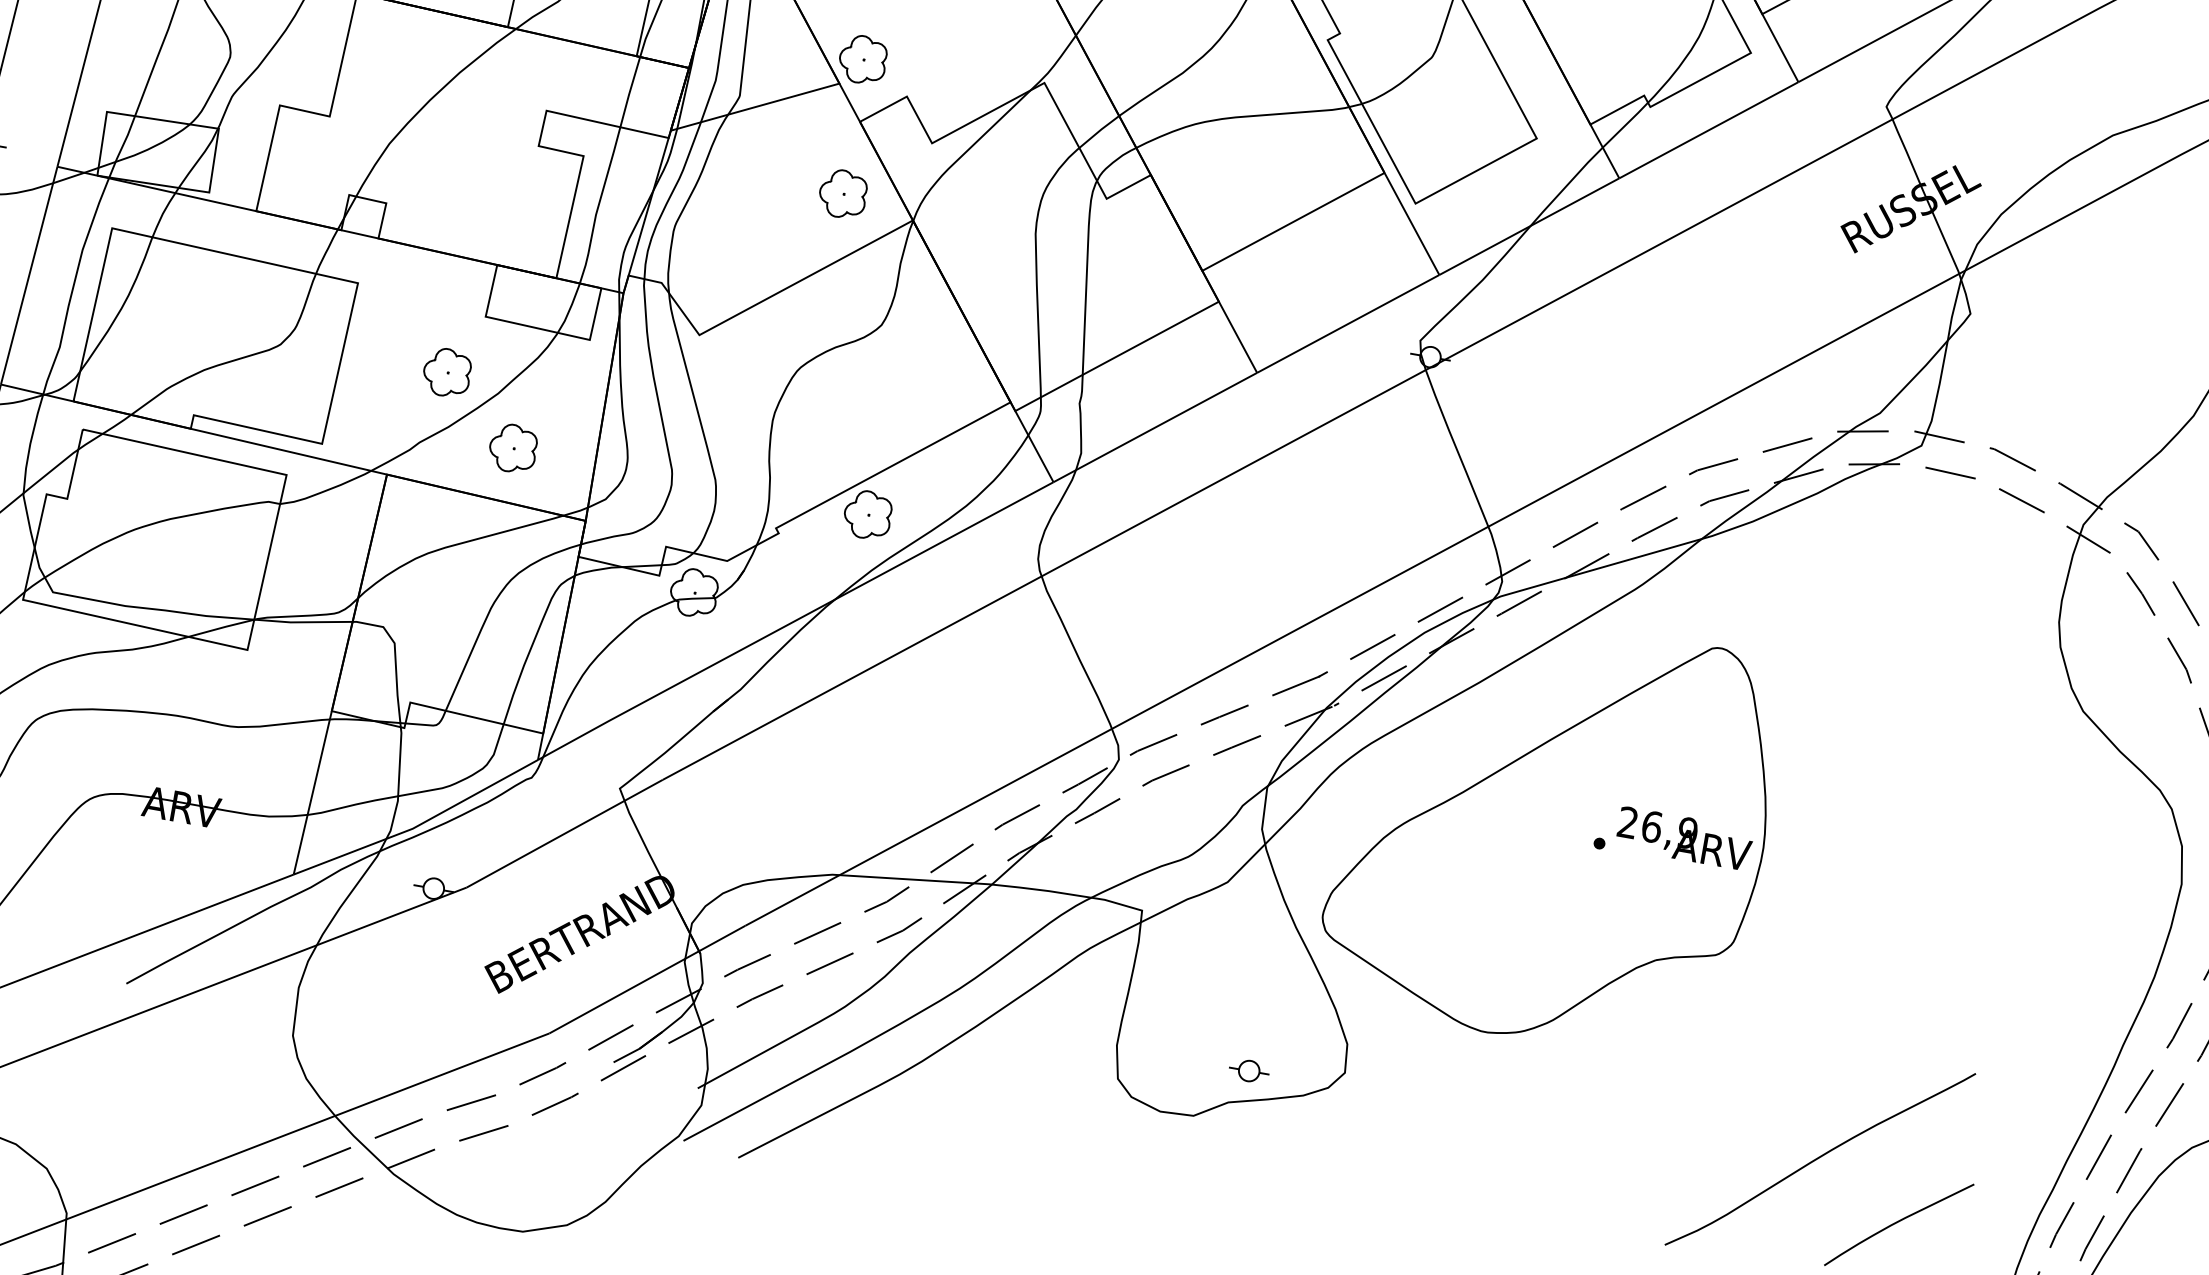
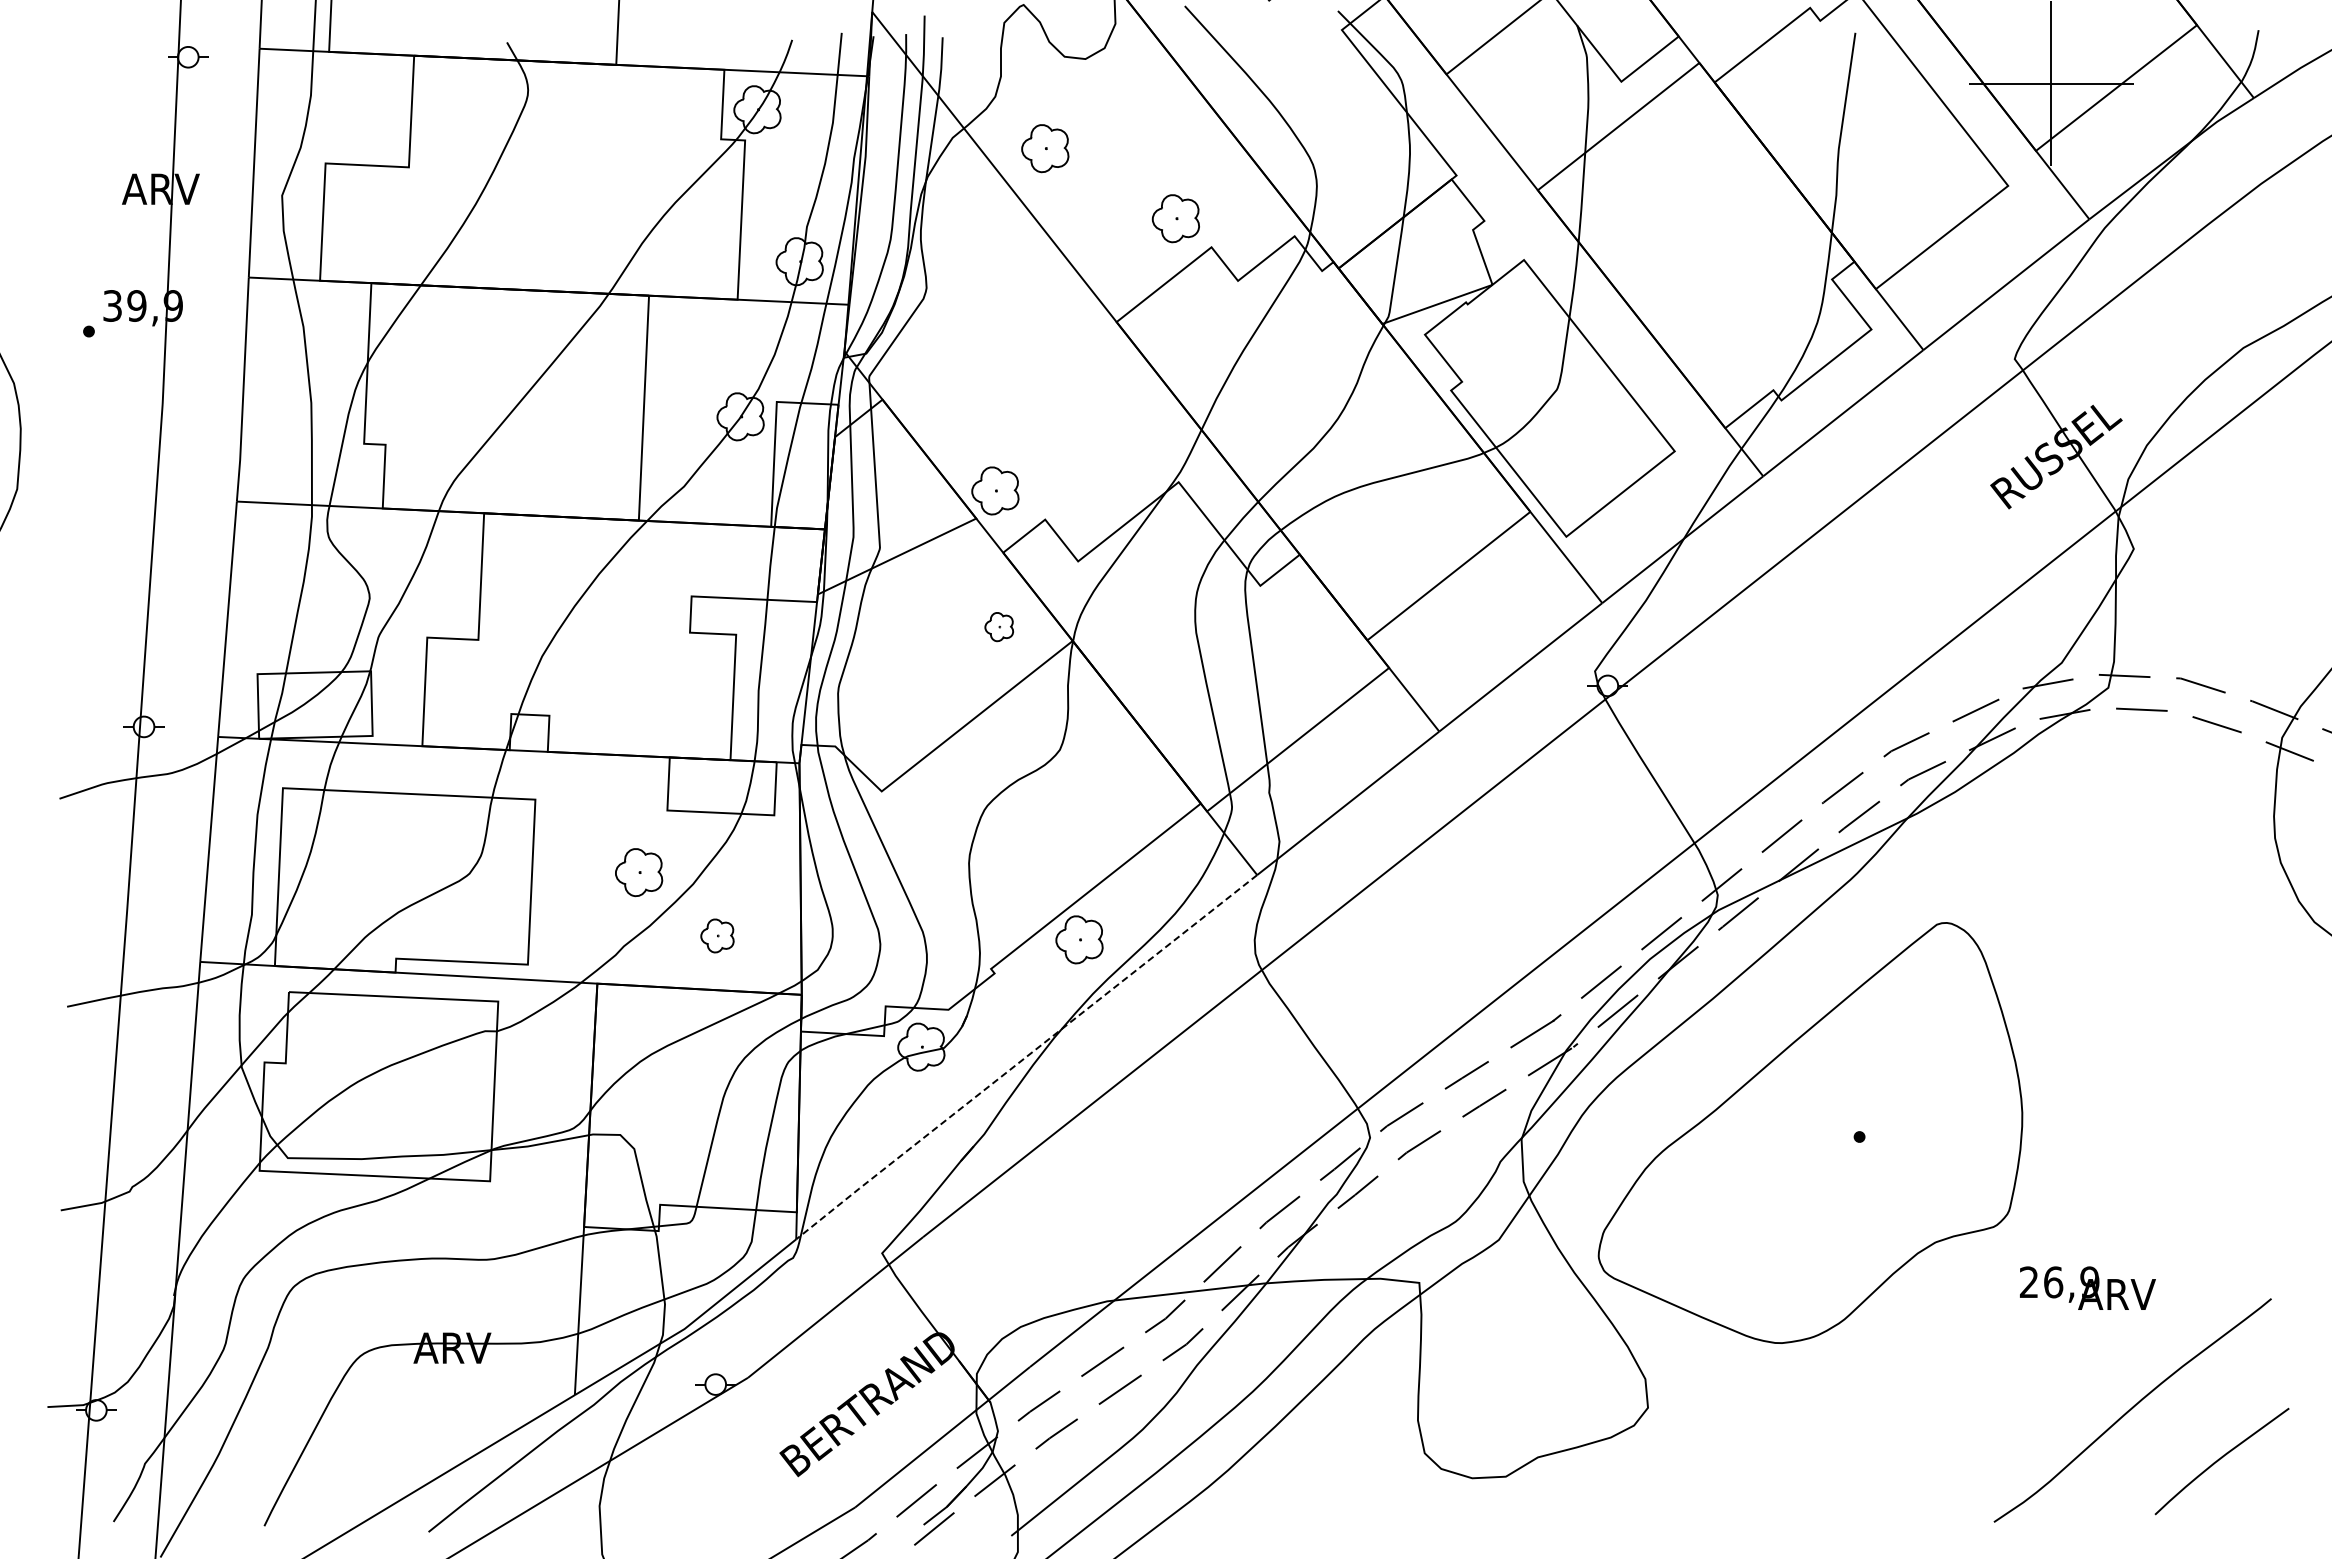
part: (843, 193) -> (999, 626), size x0.6
part: (513, 448) -> (717, 935), size x0.7
line: (794, 621) -> (1025, 1057), solid -> dashed
text: (1684, 837) -> (2087, 1287), moved
part: (1248, 1070) -> (1552, 1422), removed

